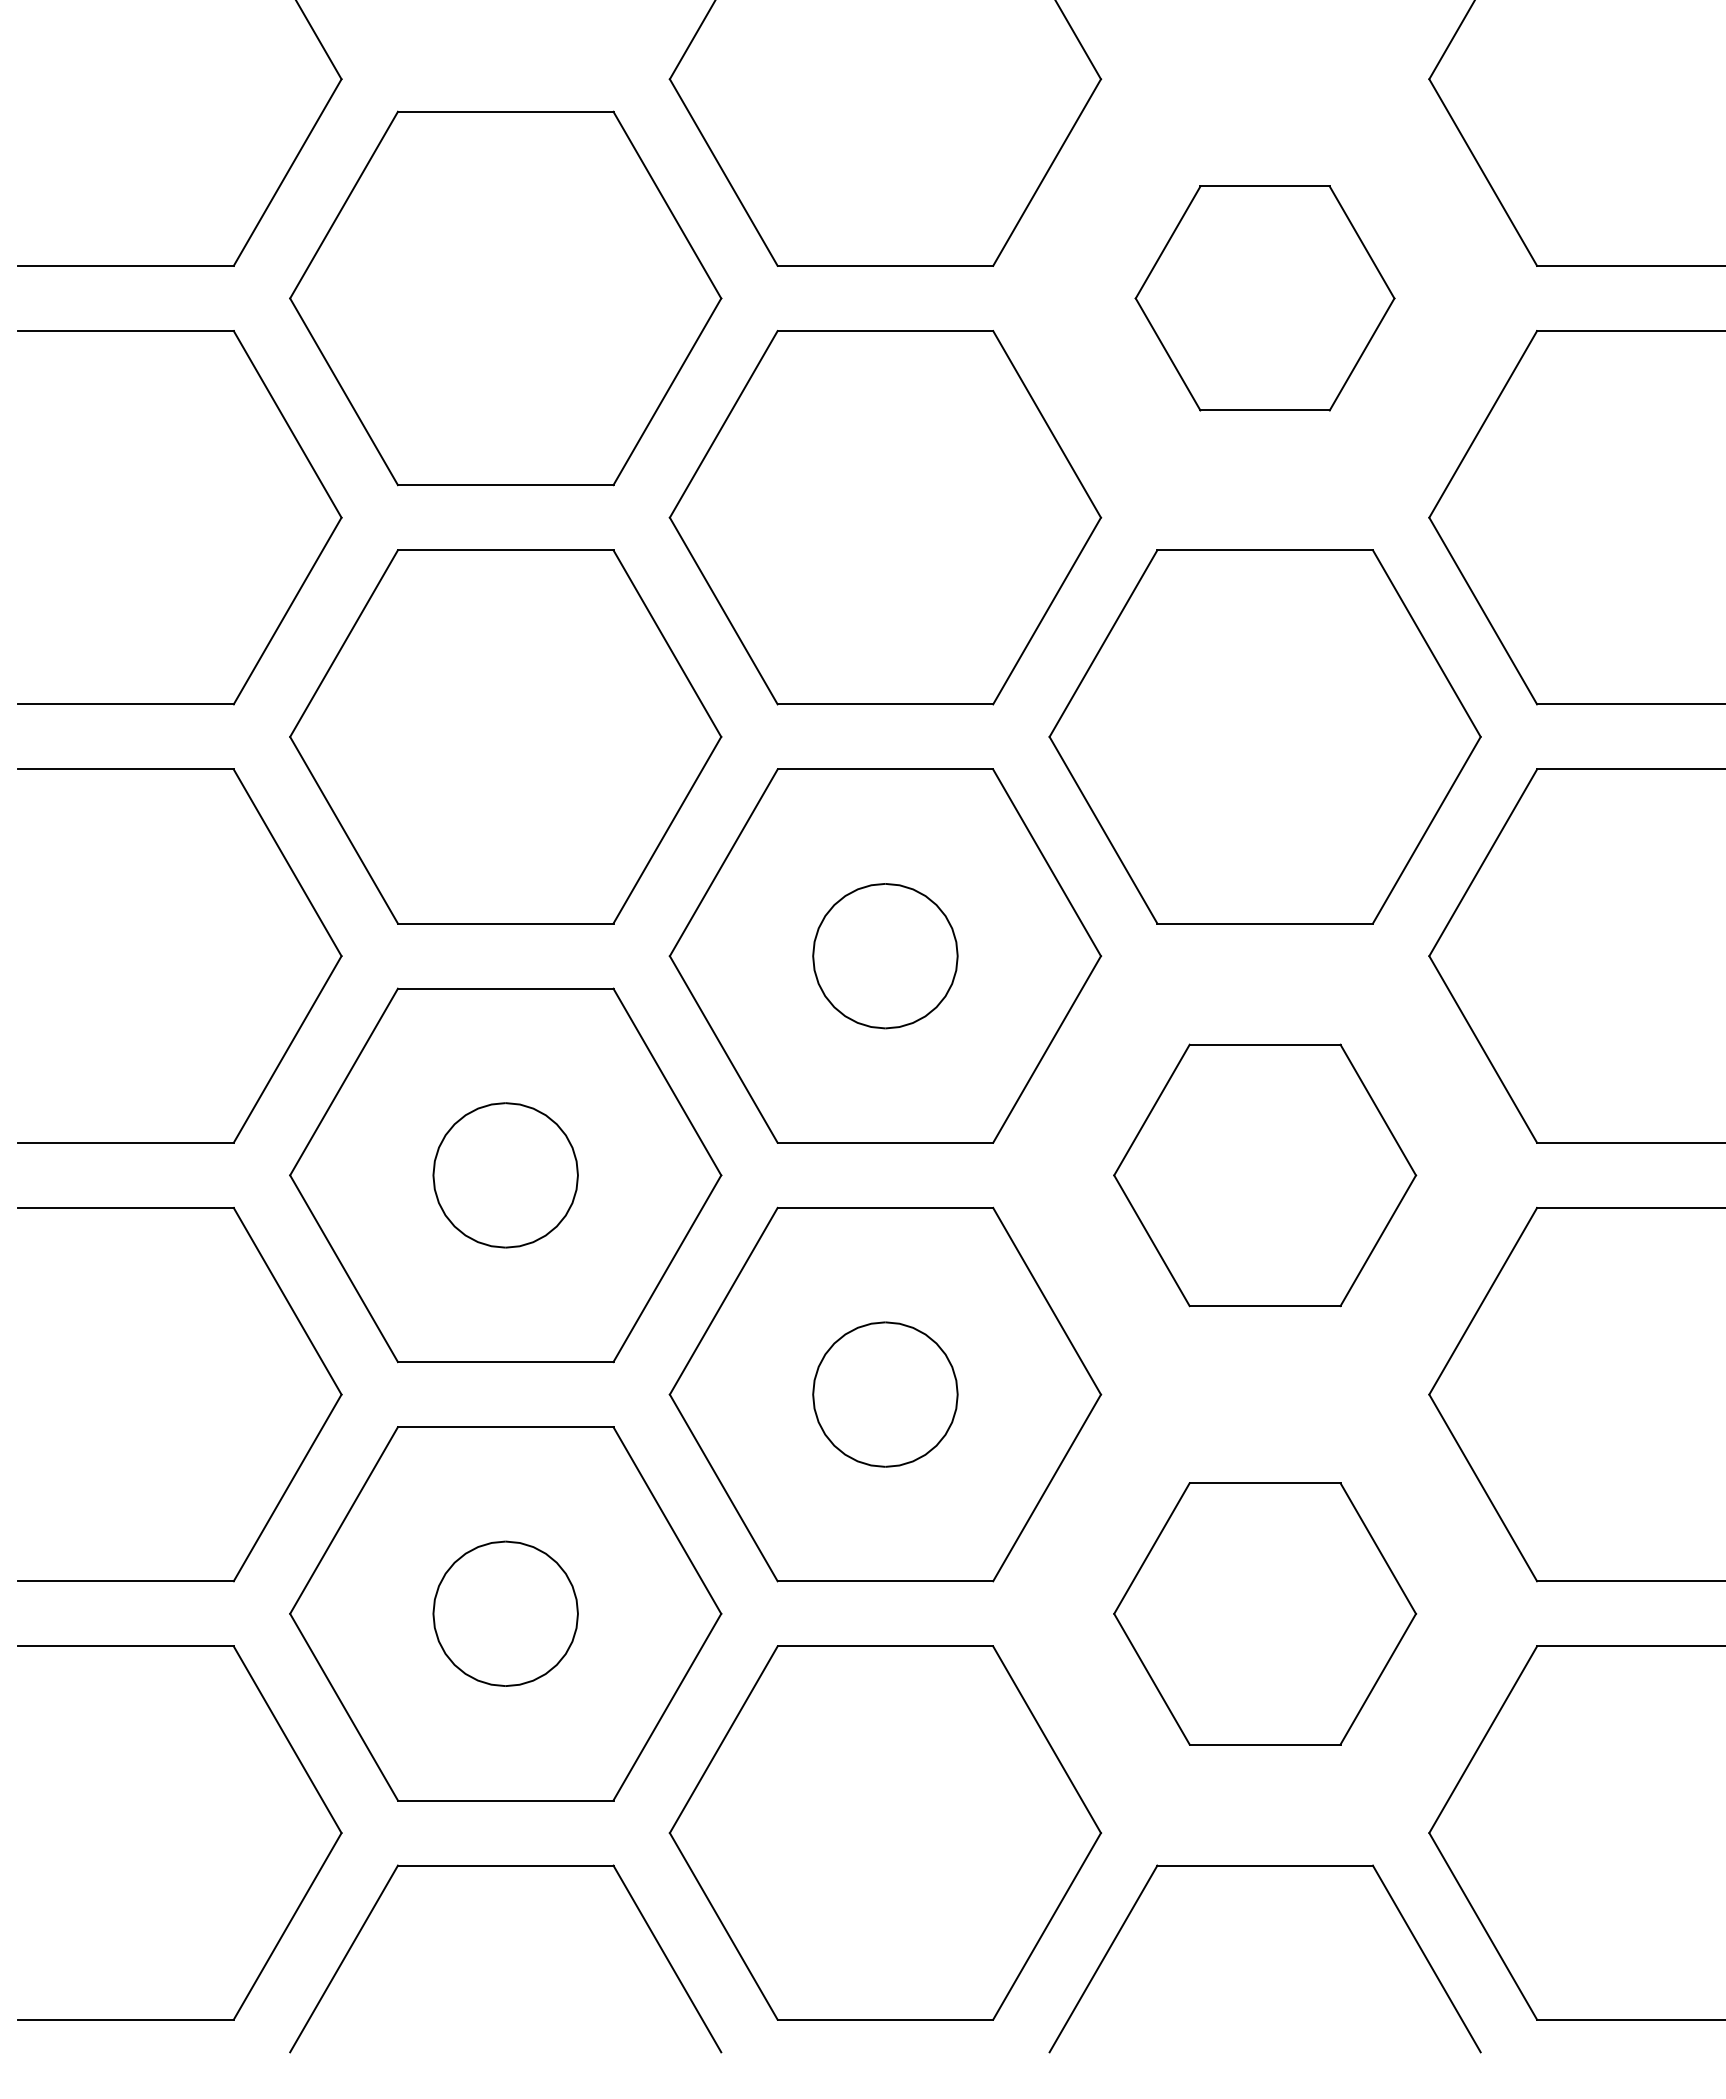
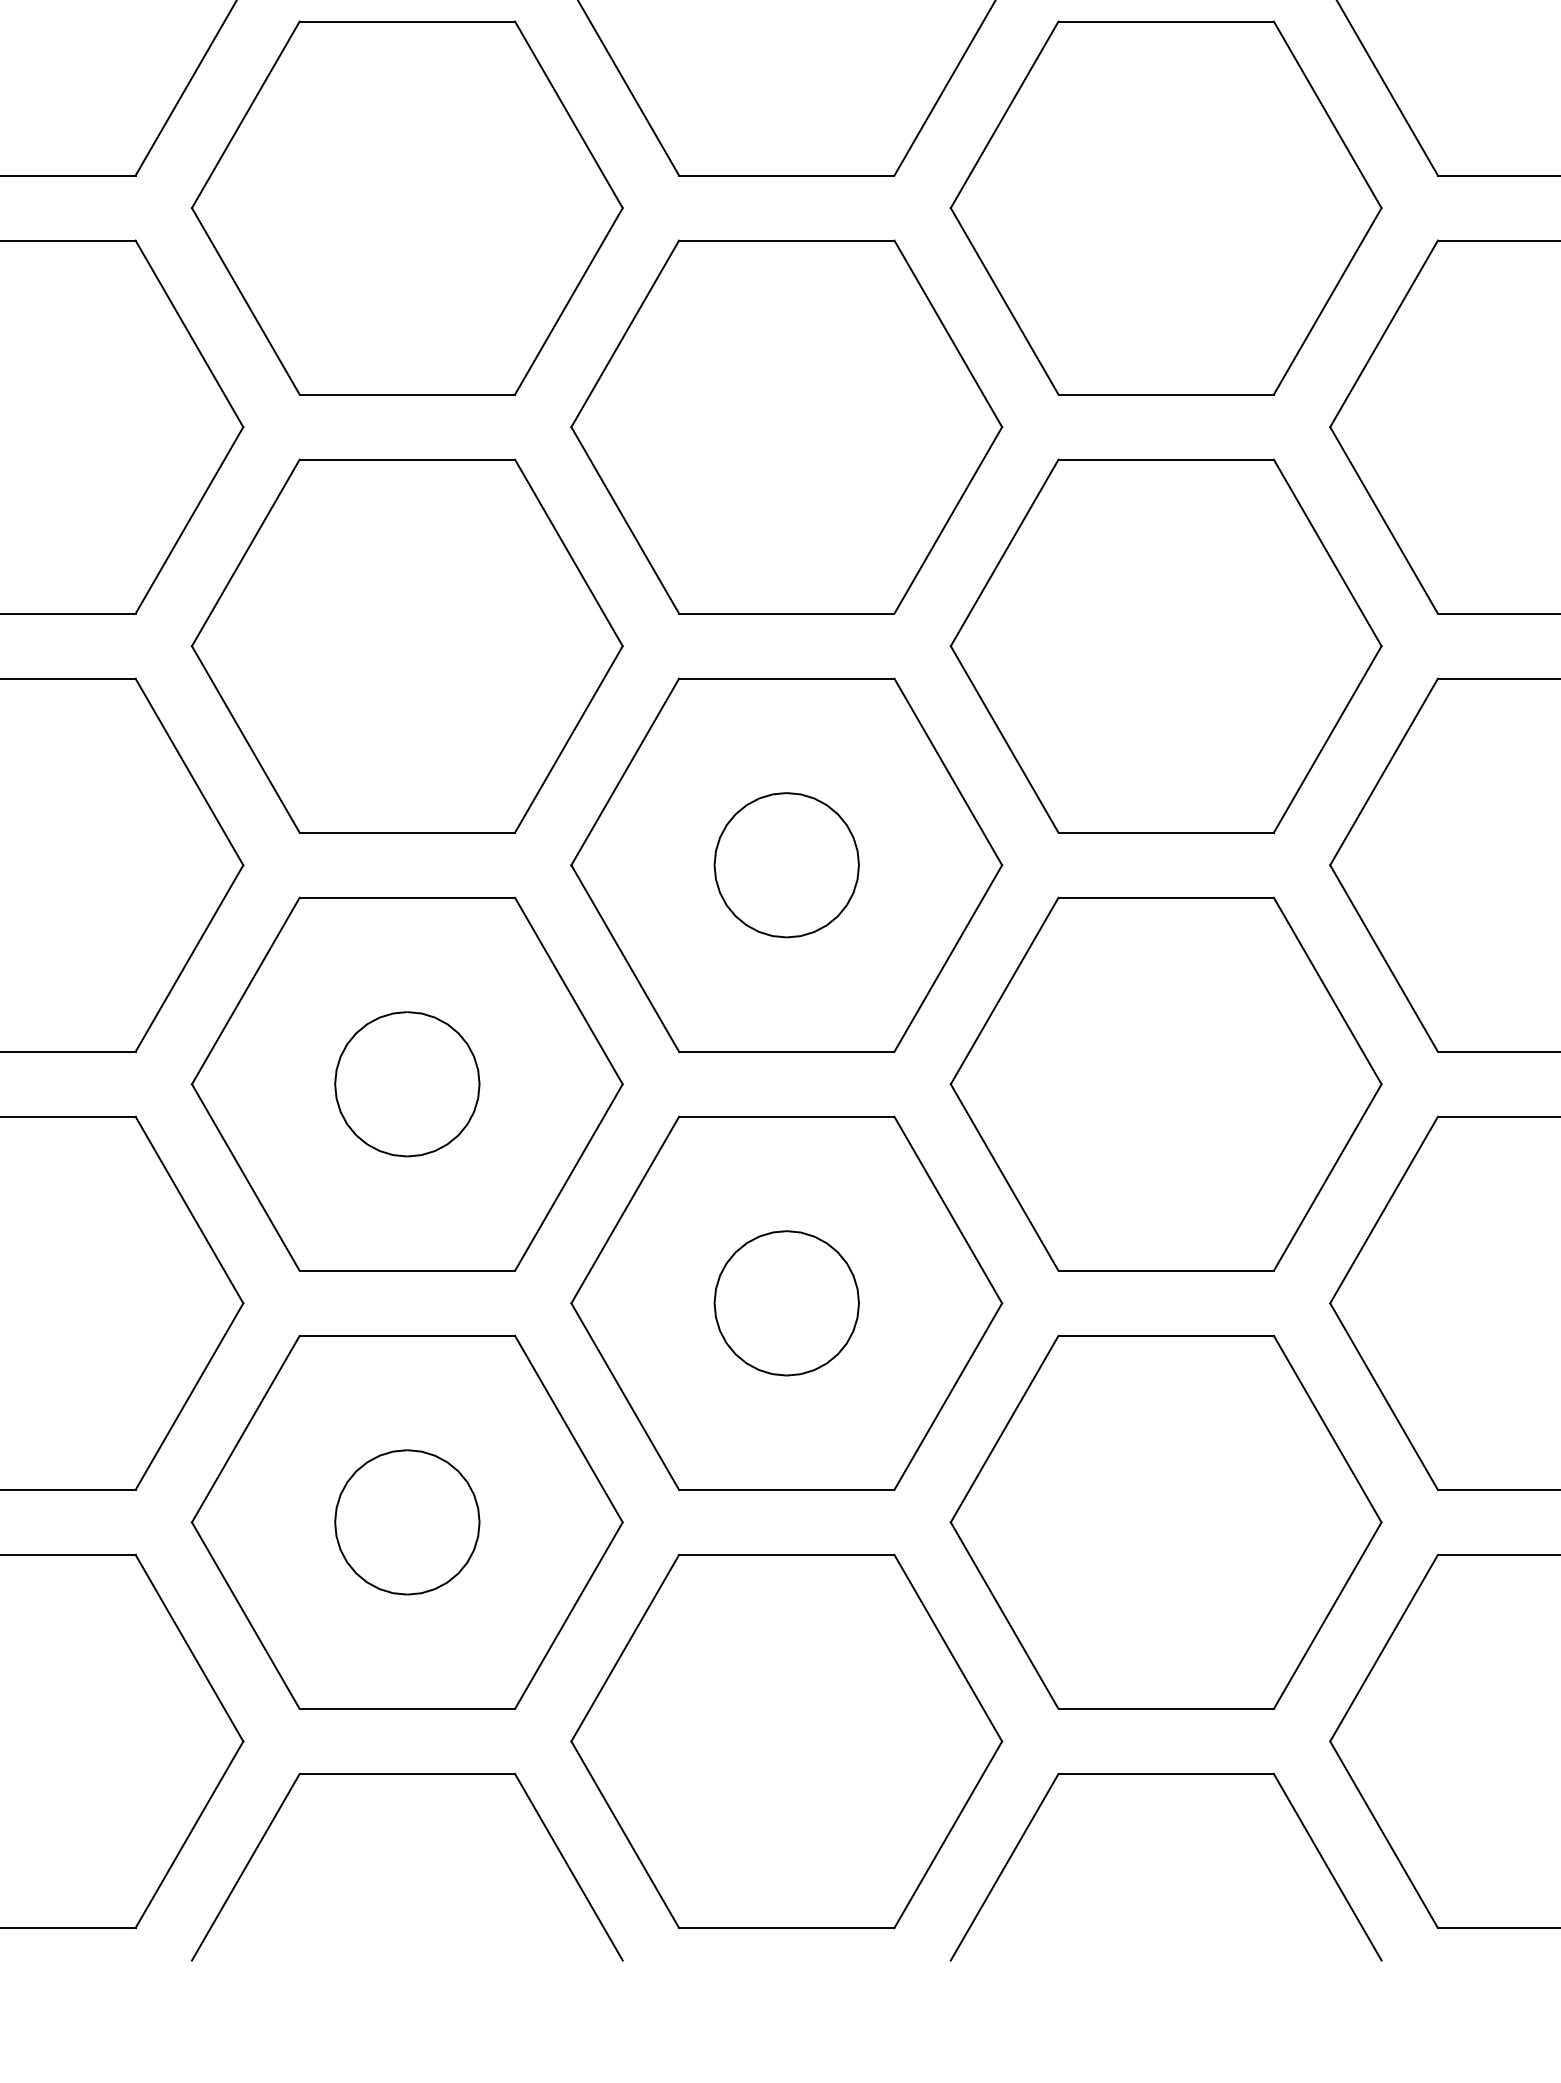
part: (1264, 298) -> (1165, 208), size x1.67
part: (1264, 1175) -> (1165, 1084), size x1.43
part: (1264, 1613) -> (1165, 1522), size x1.43

